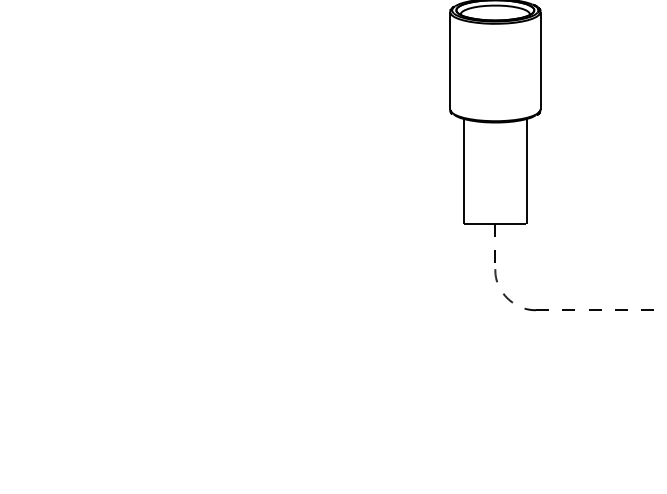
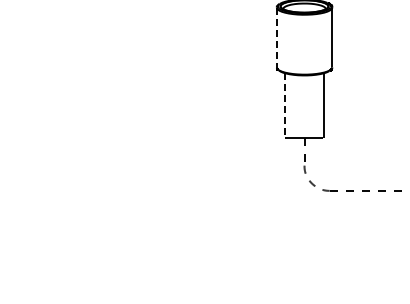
line: (449, 60) -> (276, 37), solid -> dashed
line: (464, 173) -> (285, 106), solid -> dashed

